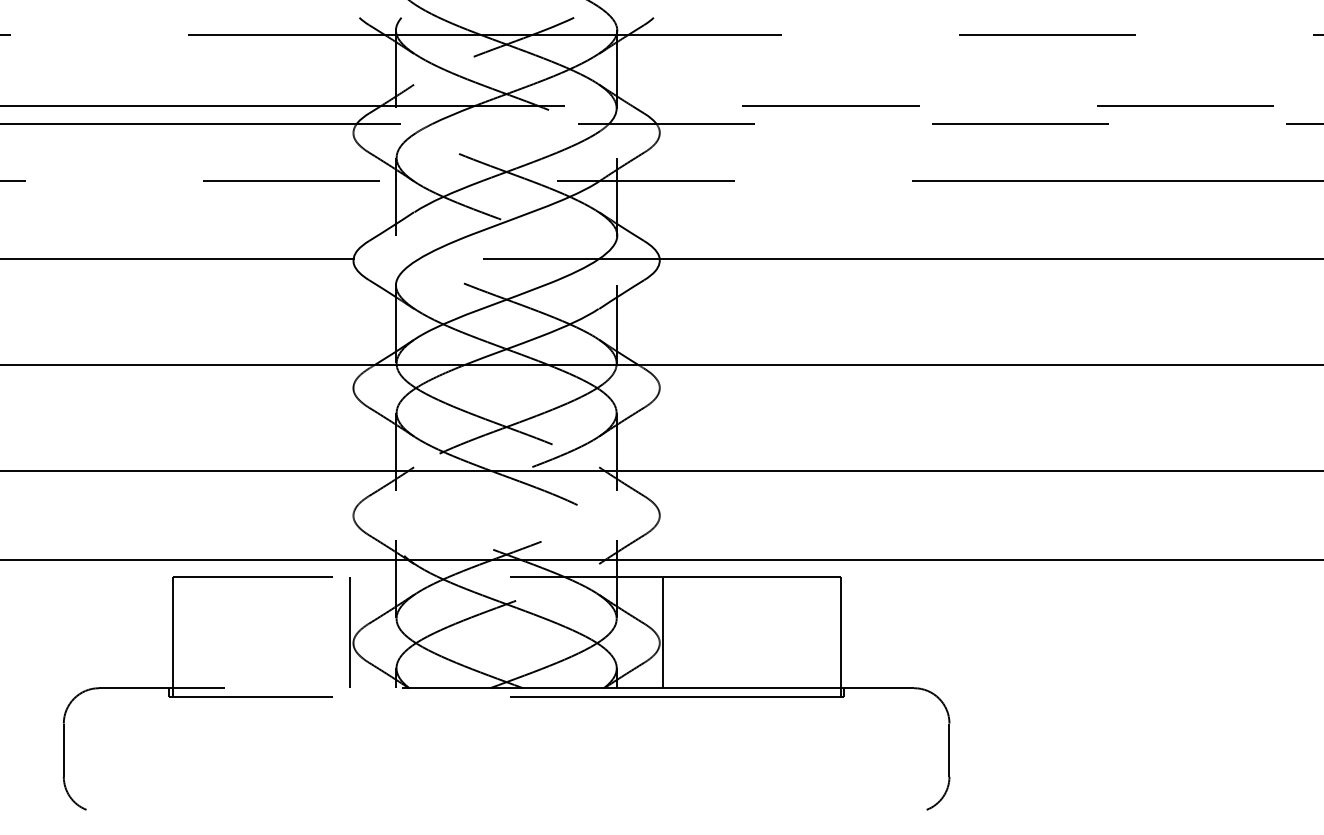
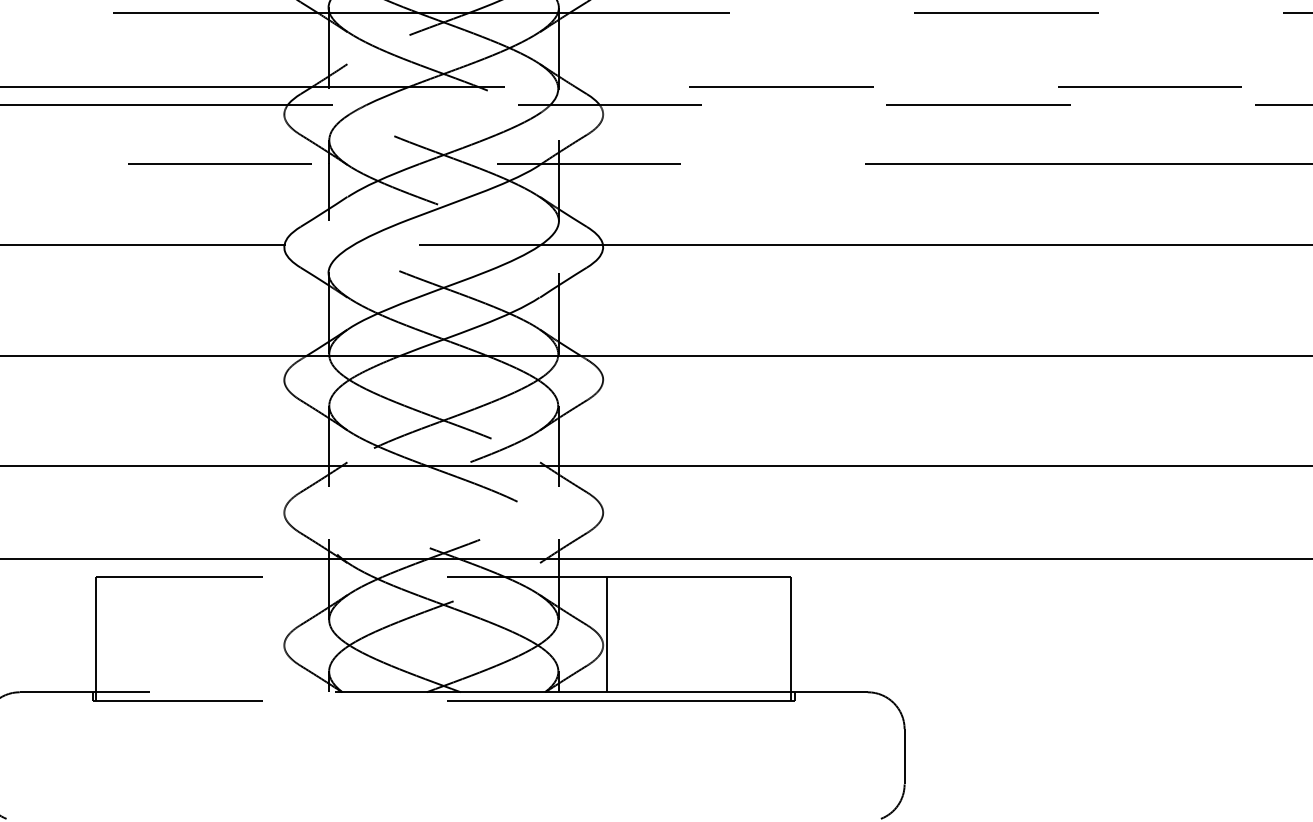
line: (349, 632) -> (280, 634), removed

